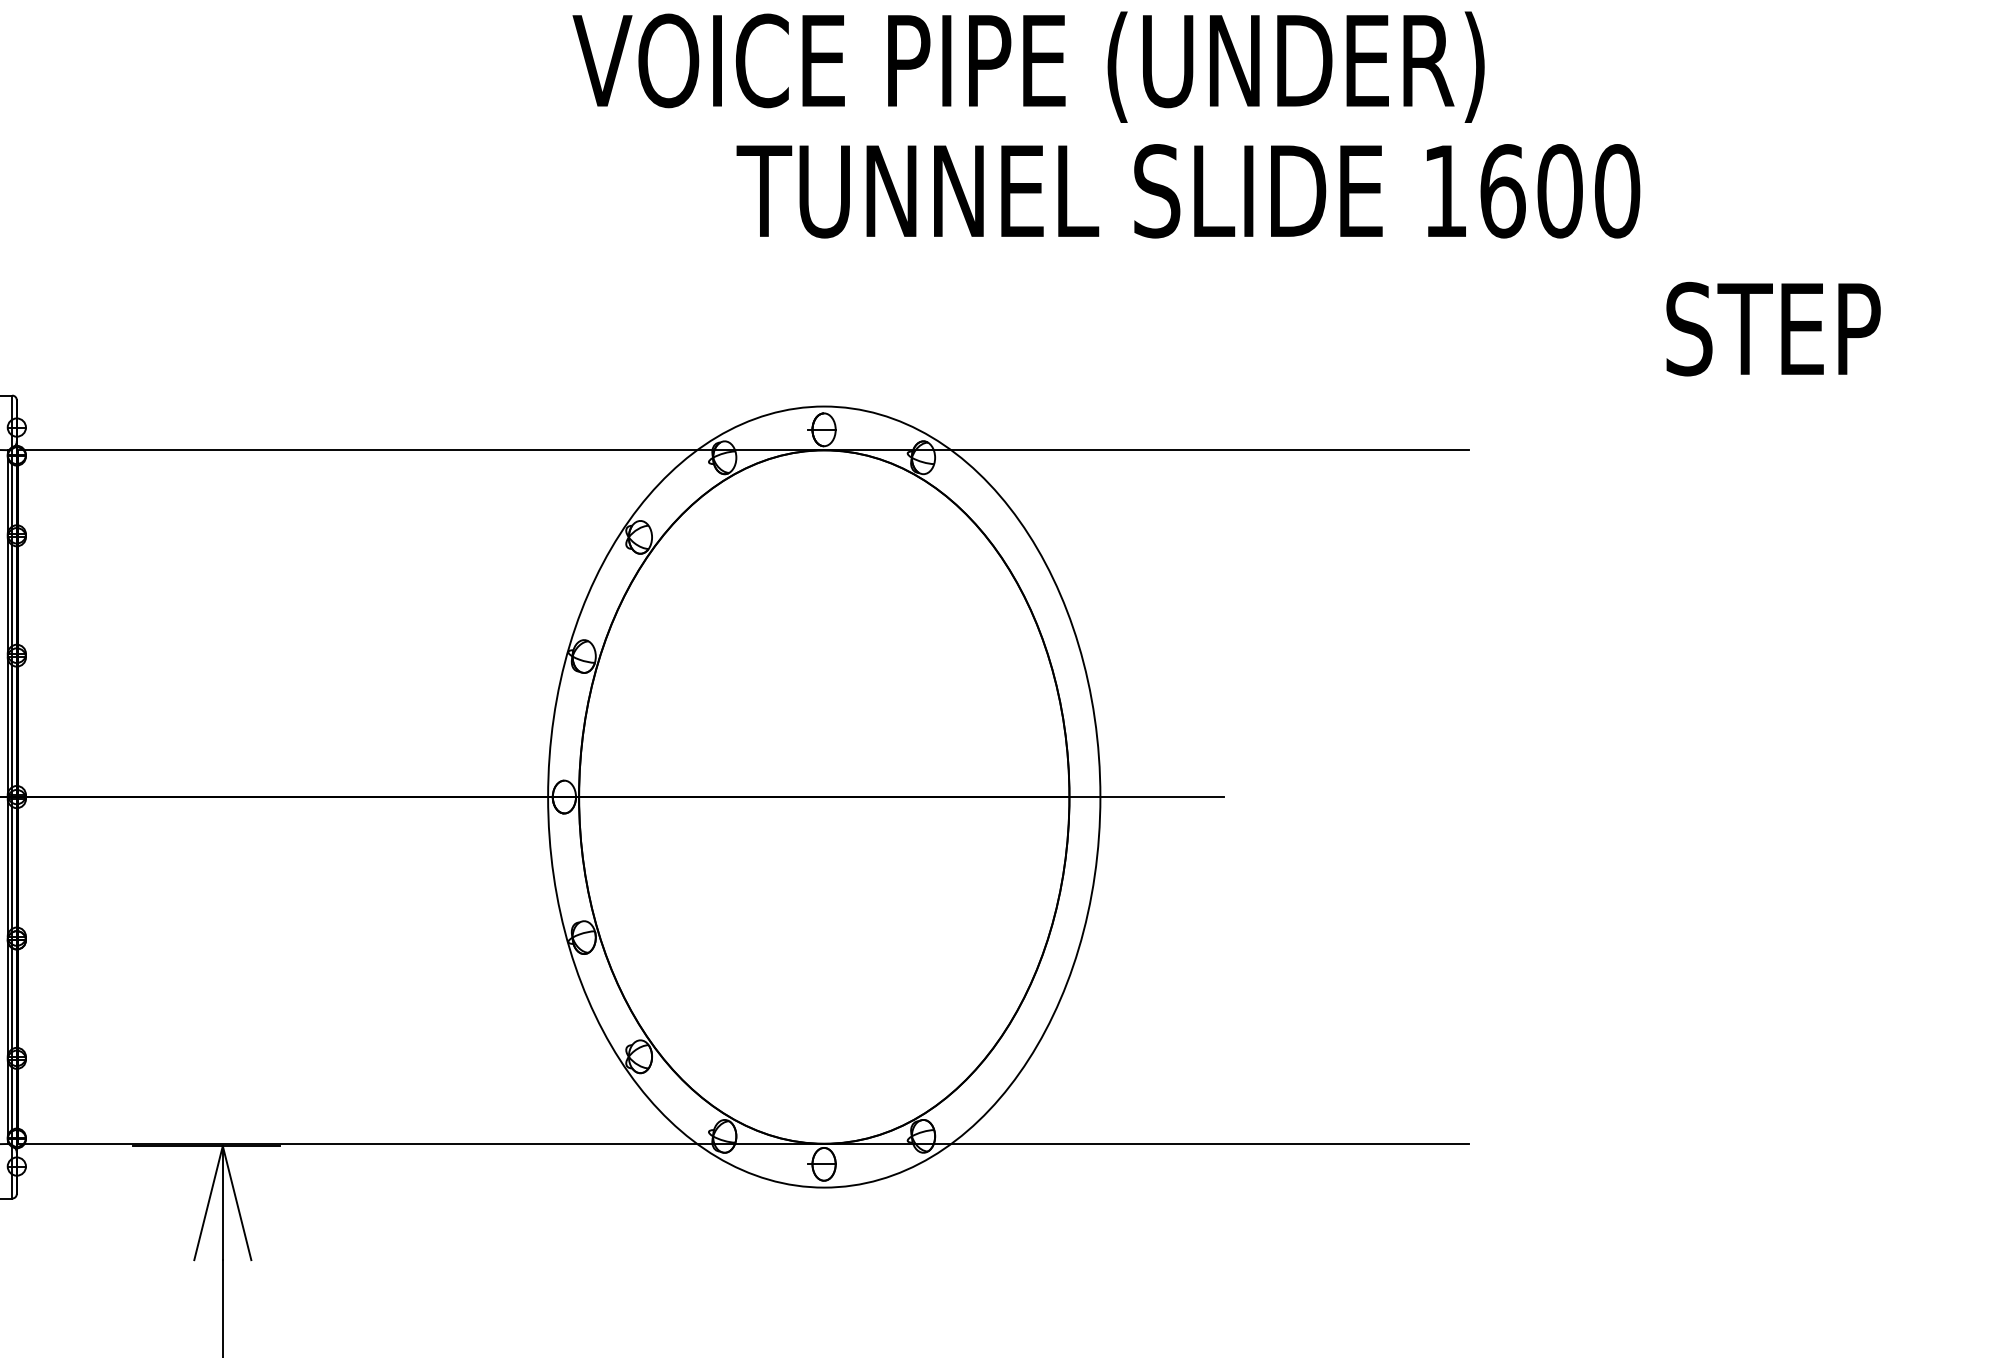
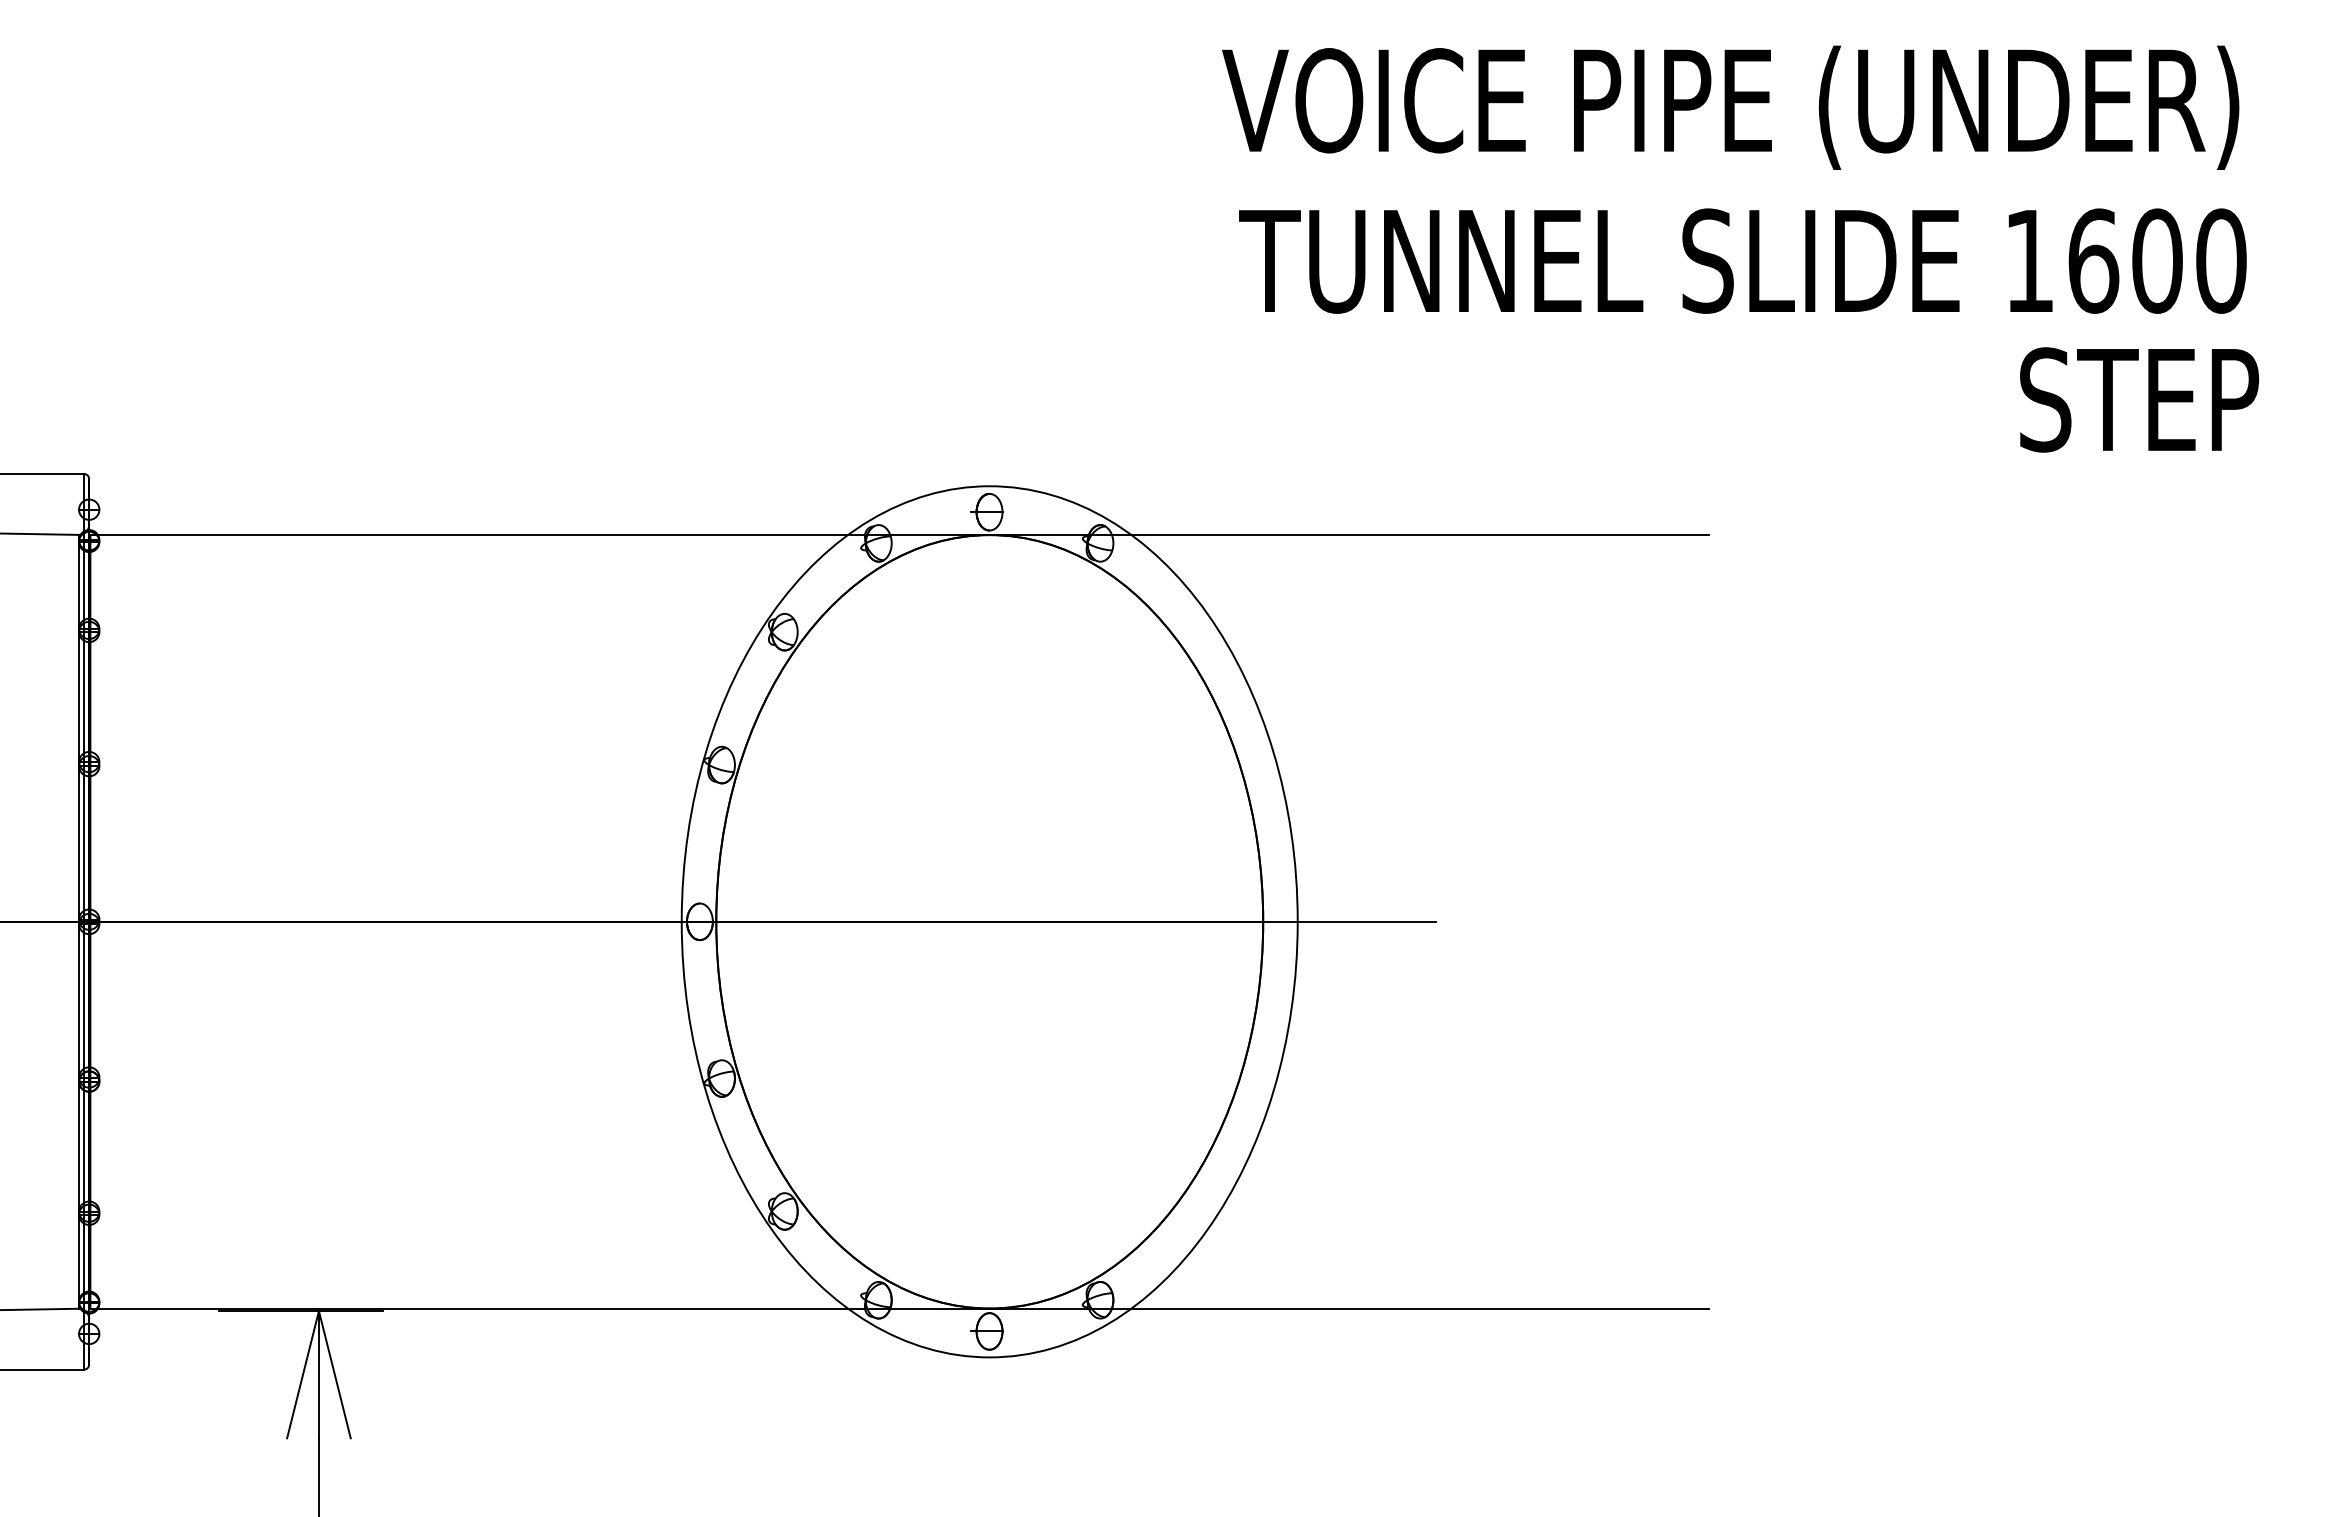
text: (1028, 66) -> (1730, 107), moved
text: (1188, 190) -> (1742, 260), moved
text: (1773, 328) -> (2139, 399), moved

